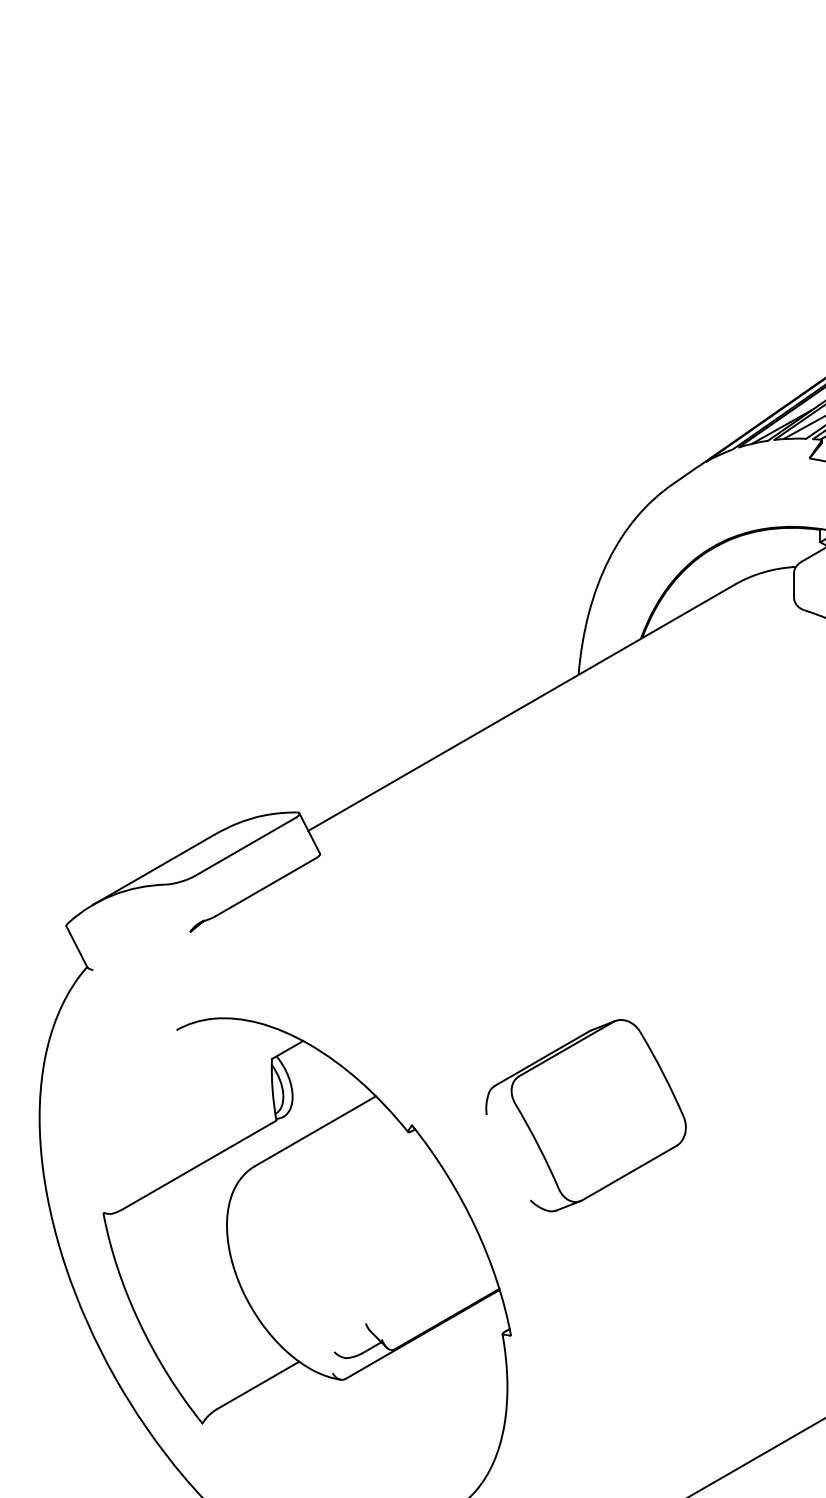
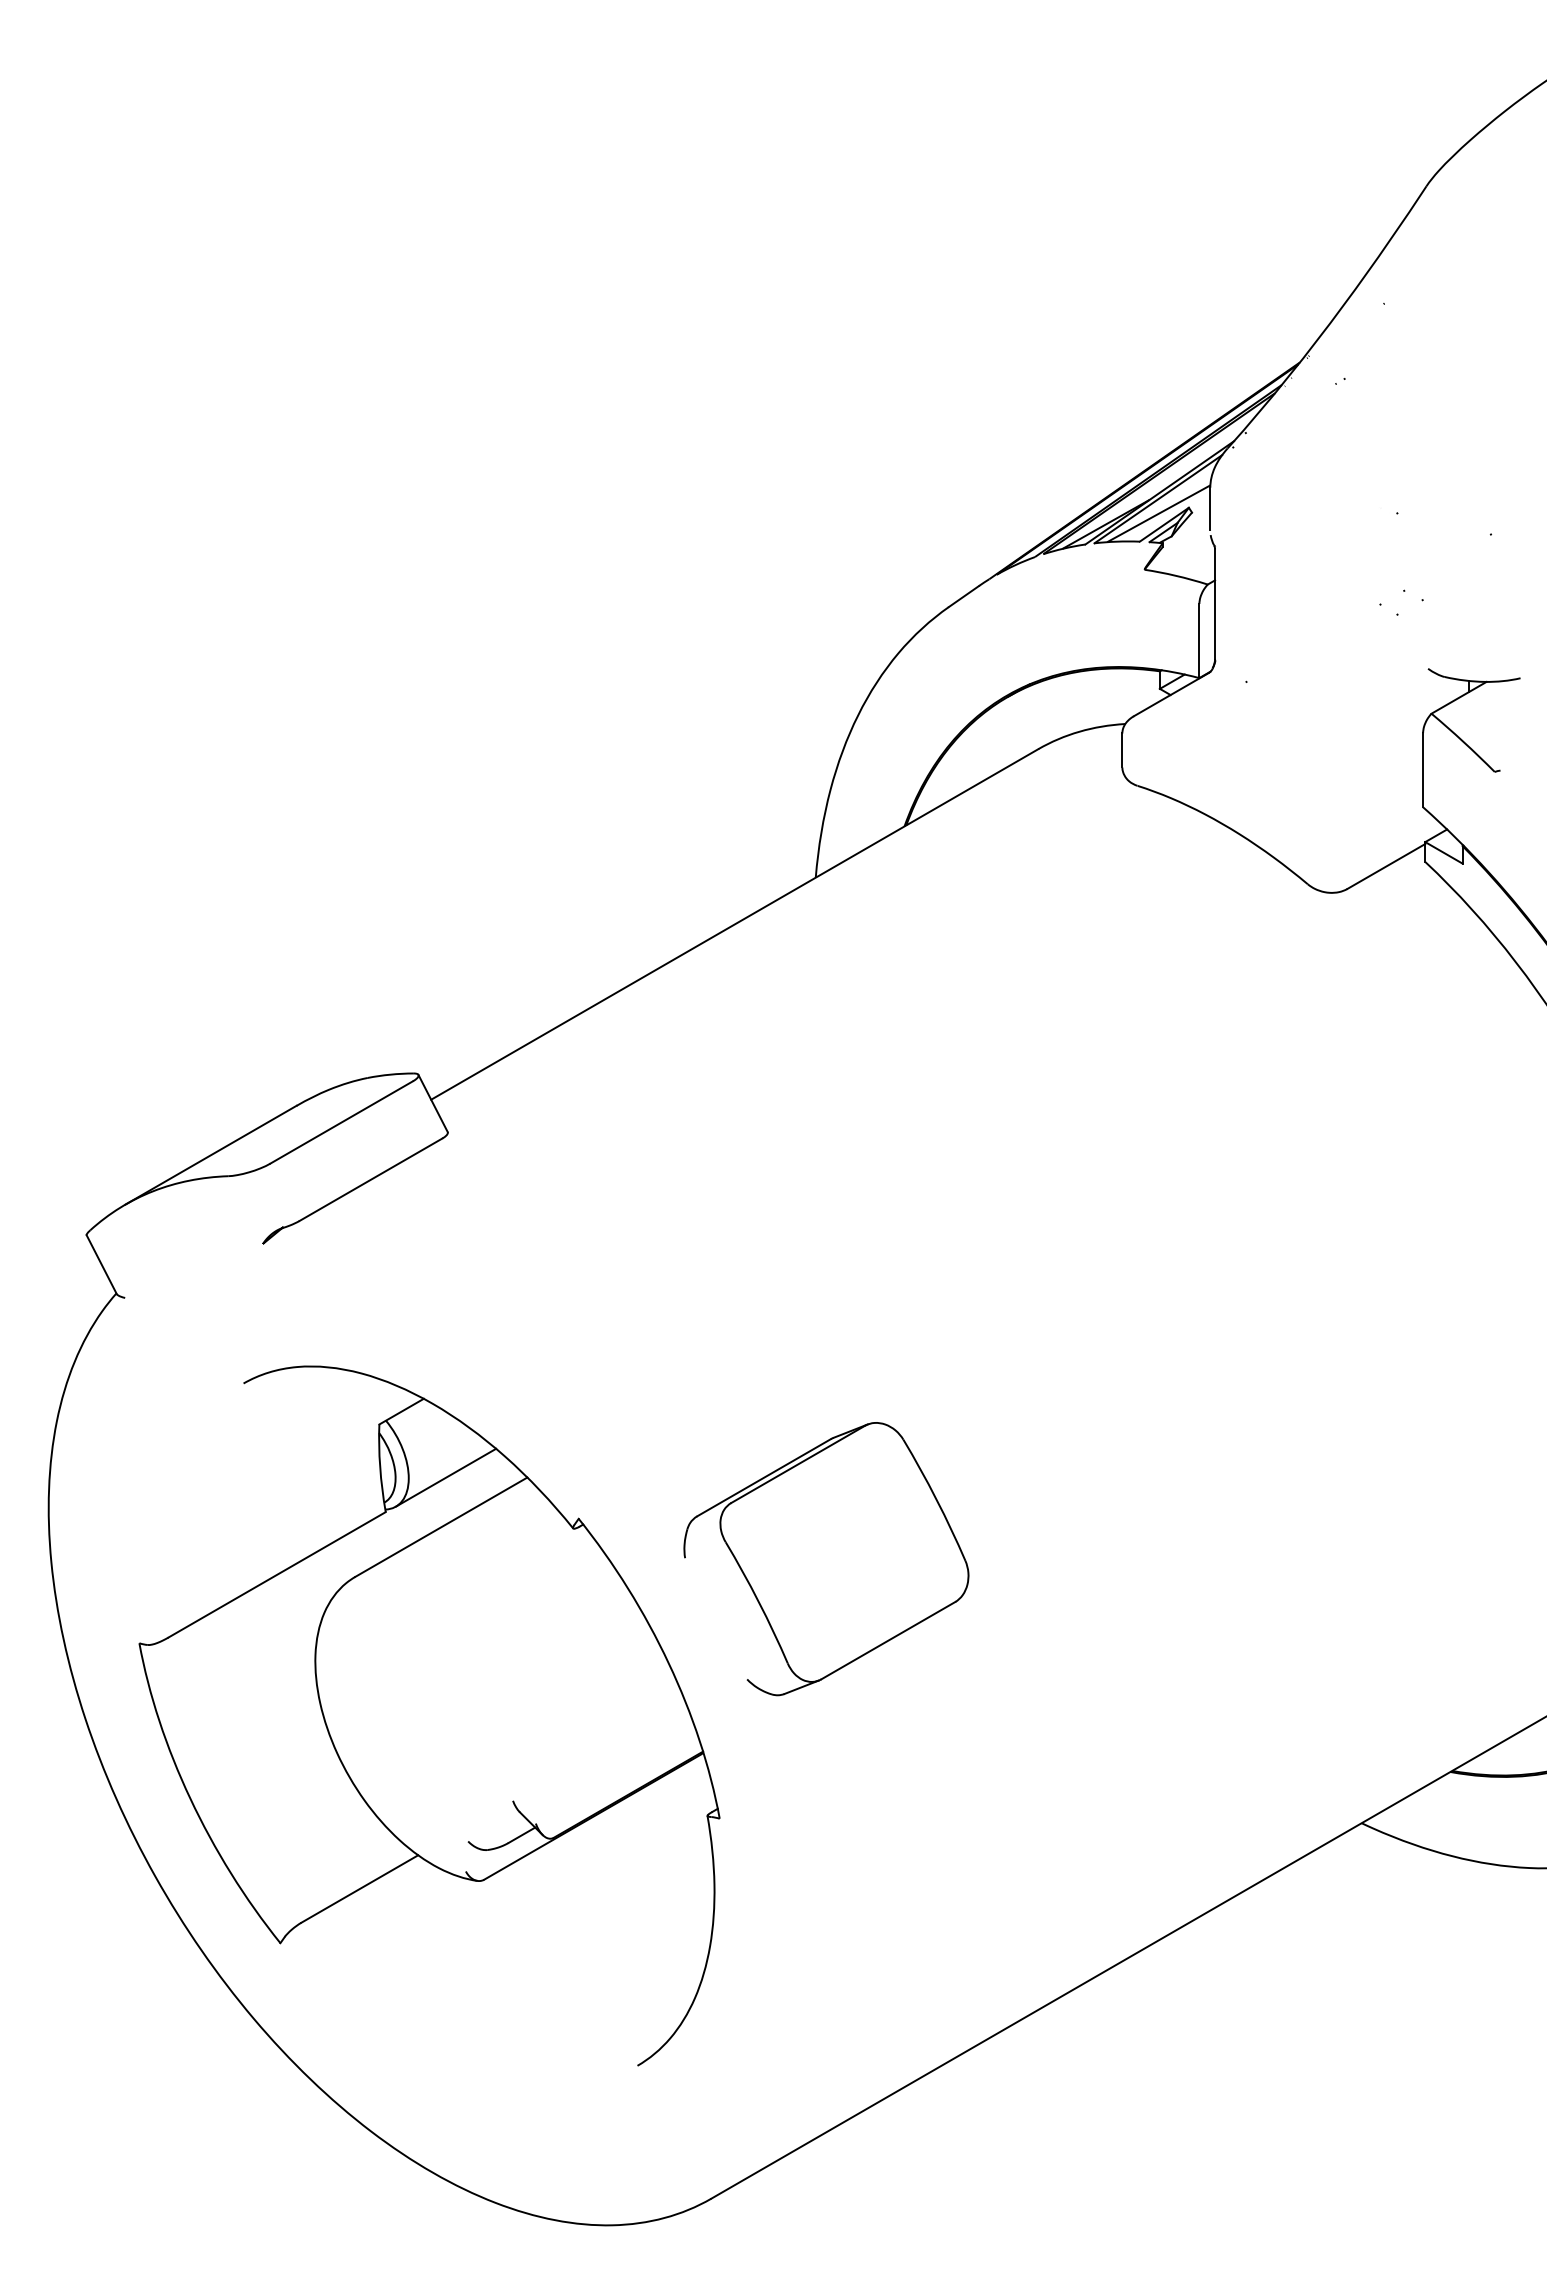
line: (318, 1096) -> (445, 1477), added
part: (586, 1115) -> (826, 1559), moved

